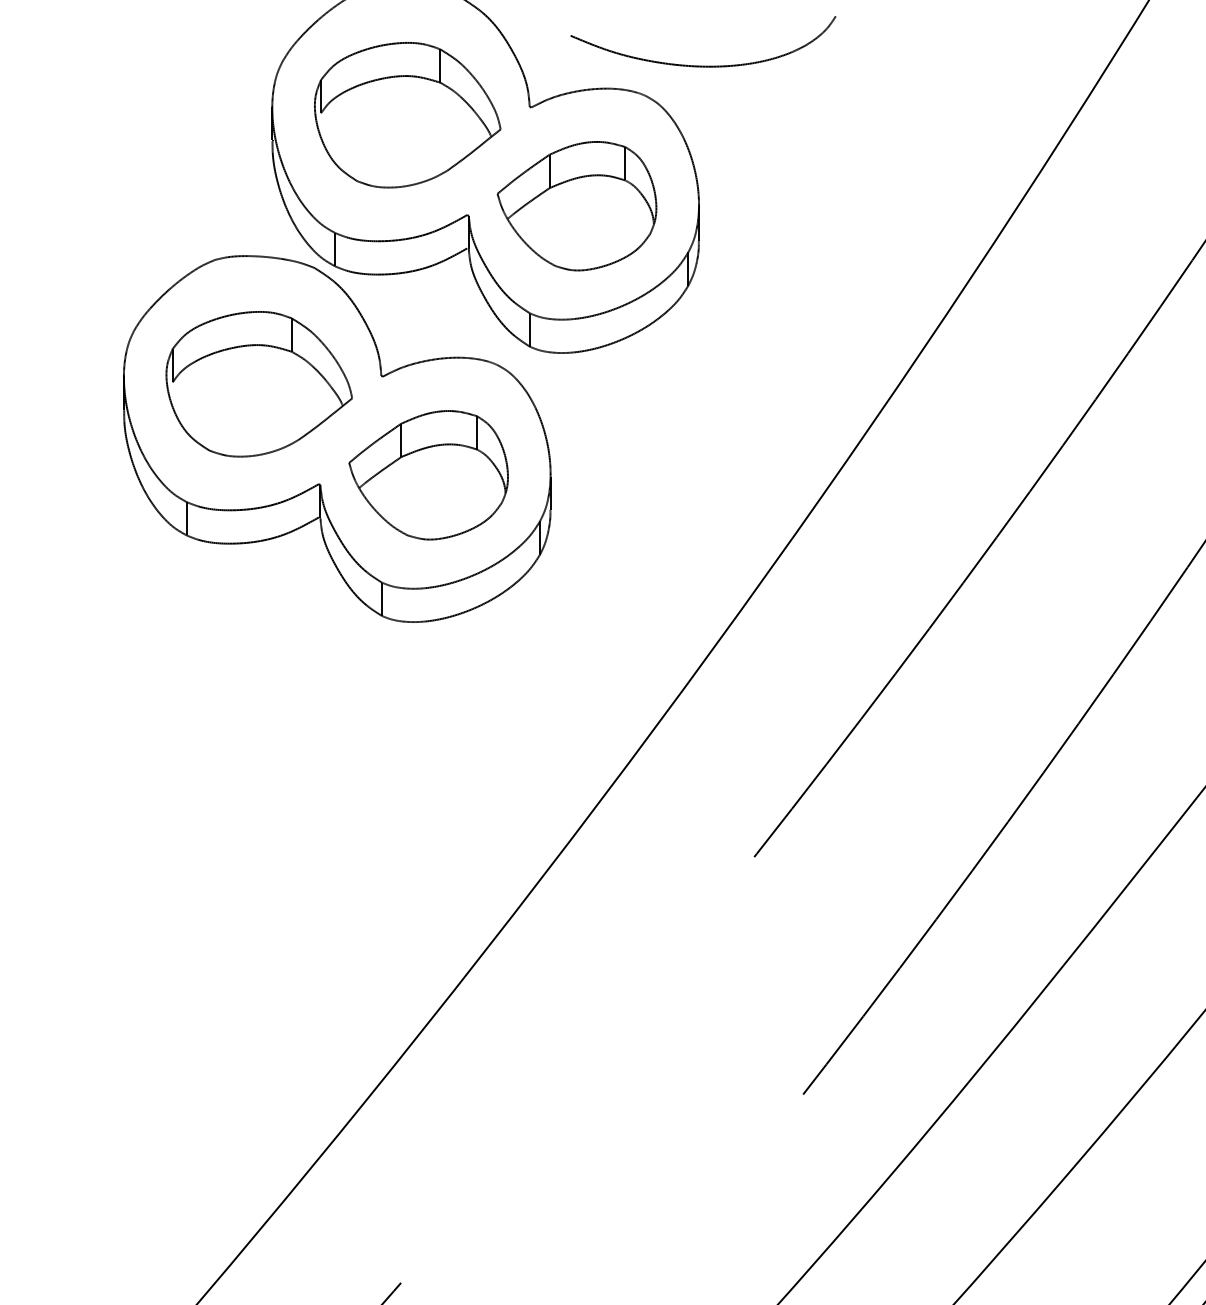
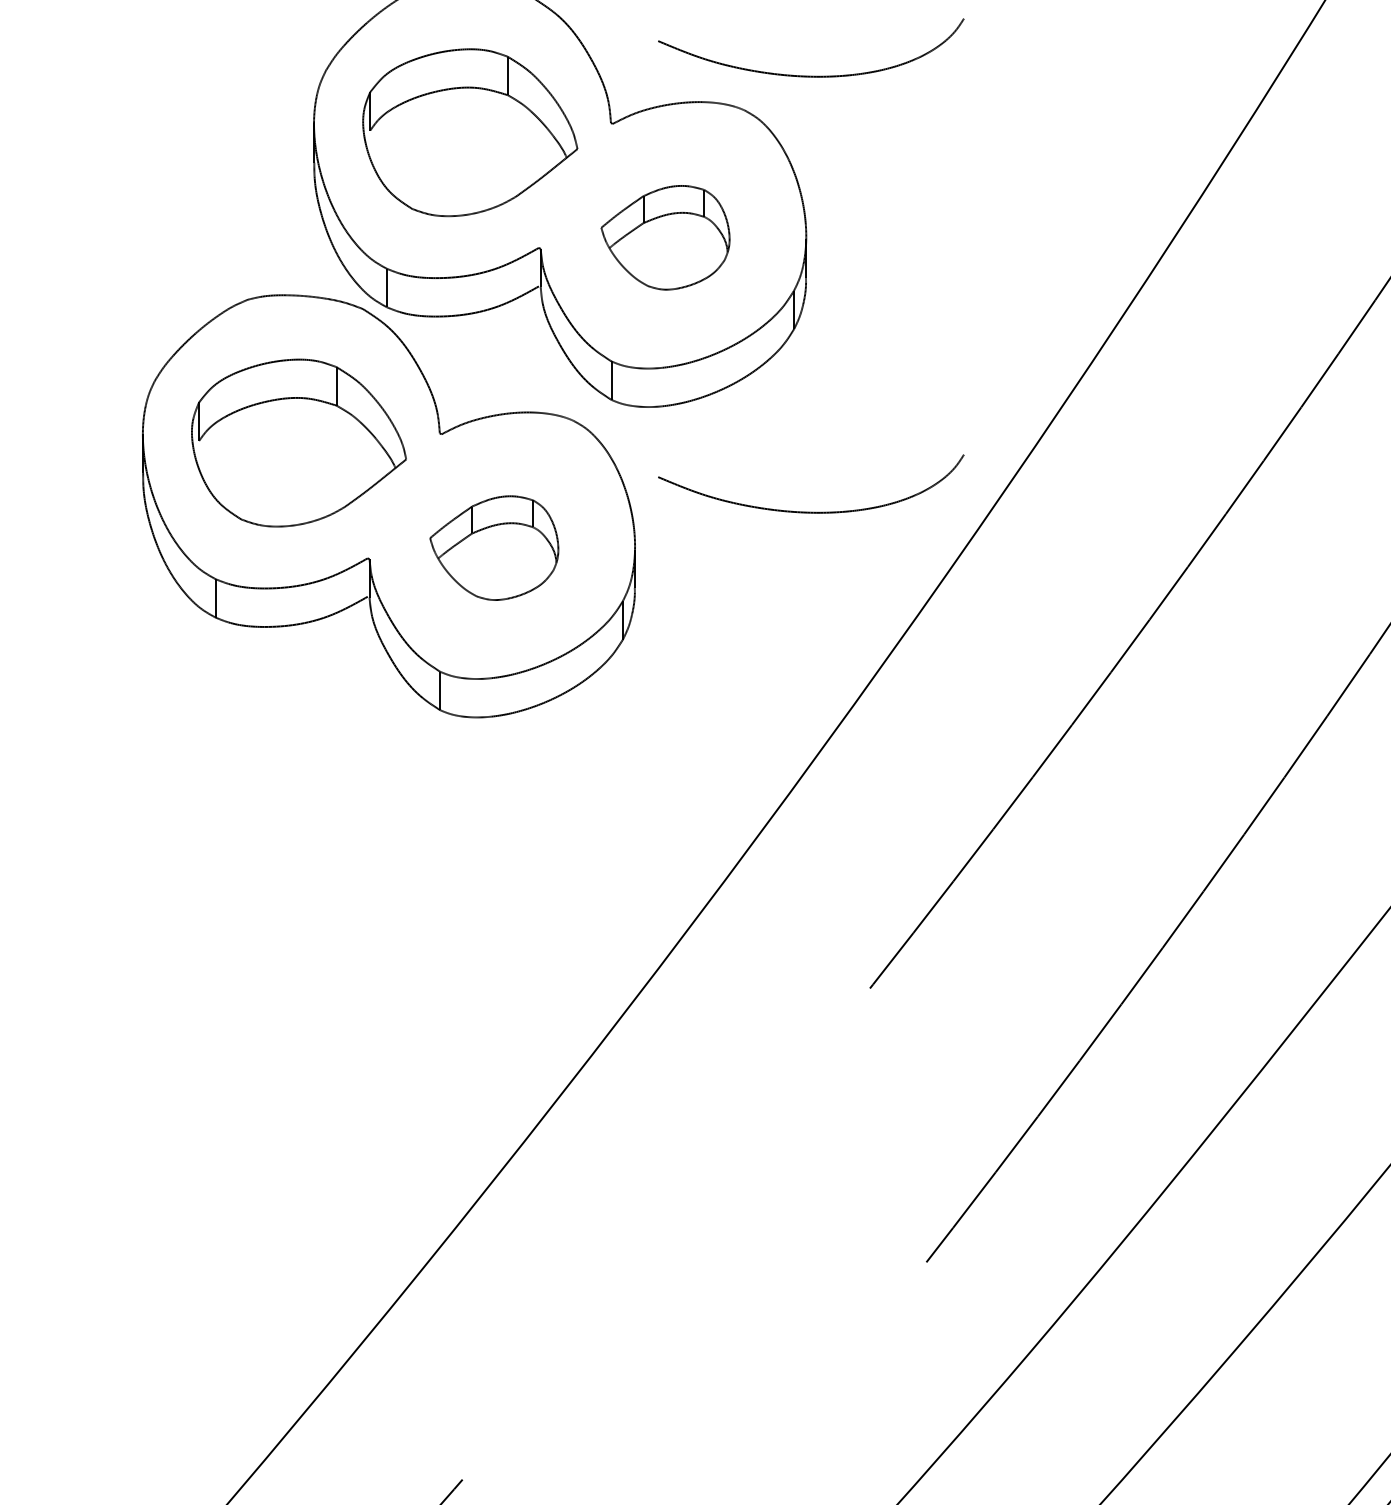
part: (576, 206) -> (664, 238), size x0.7
curve: (703, 443) -> (811, 511), added
part: (428, 475) -> (494, 548), size x0.7

